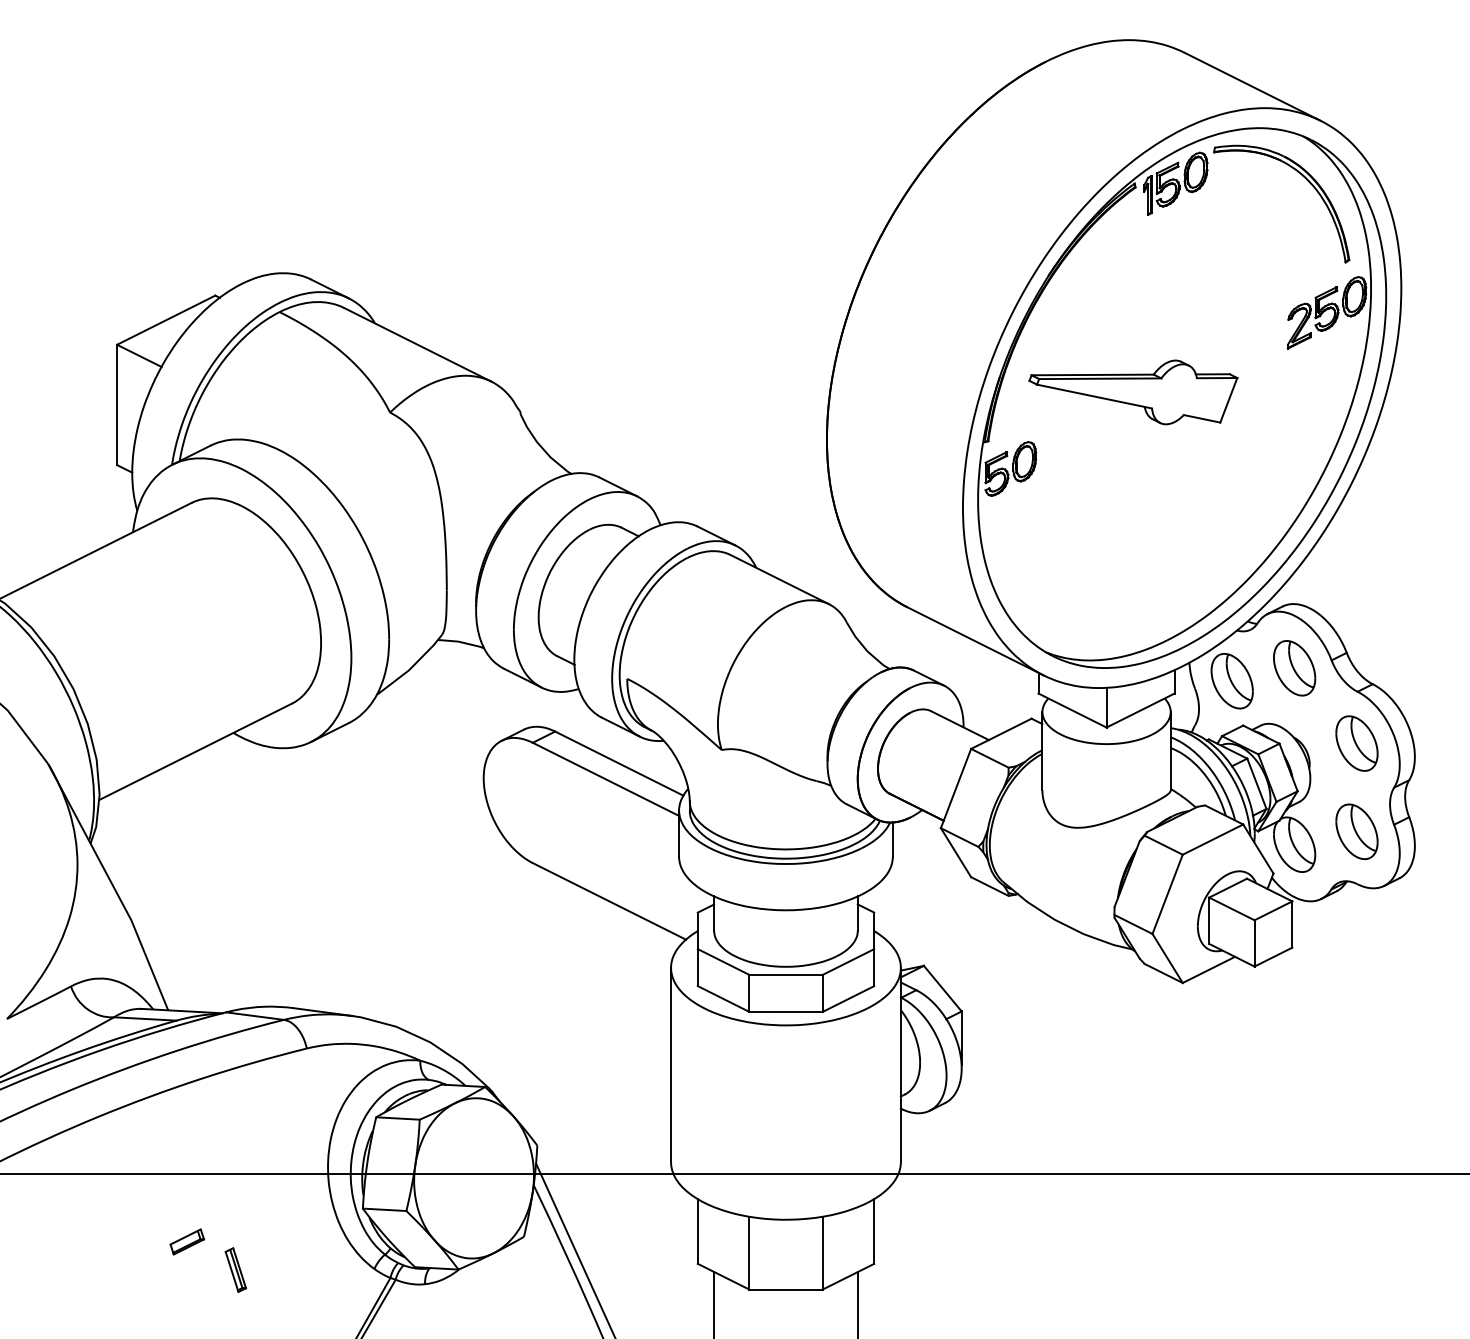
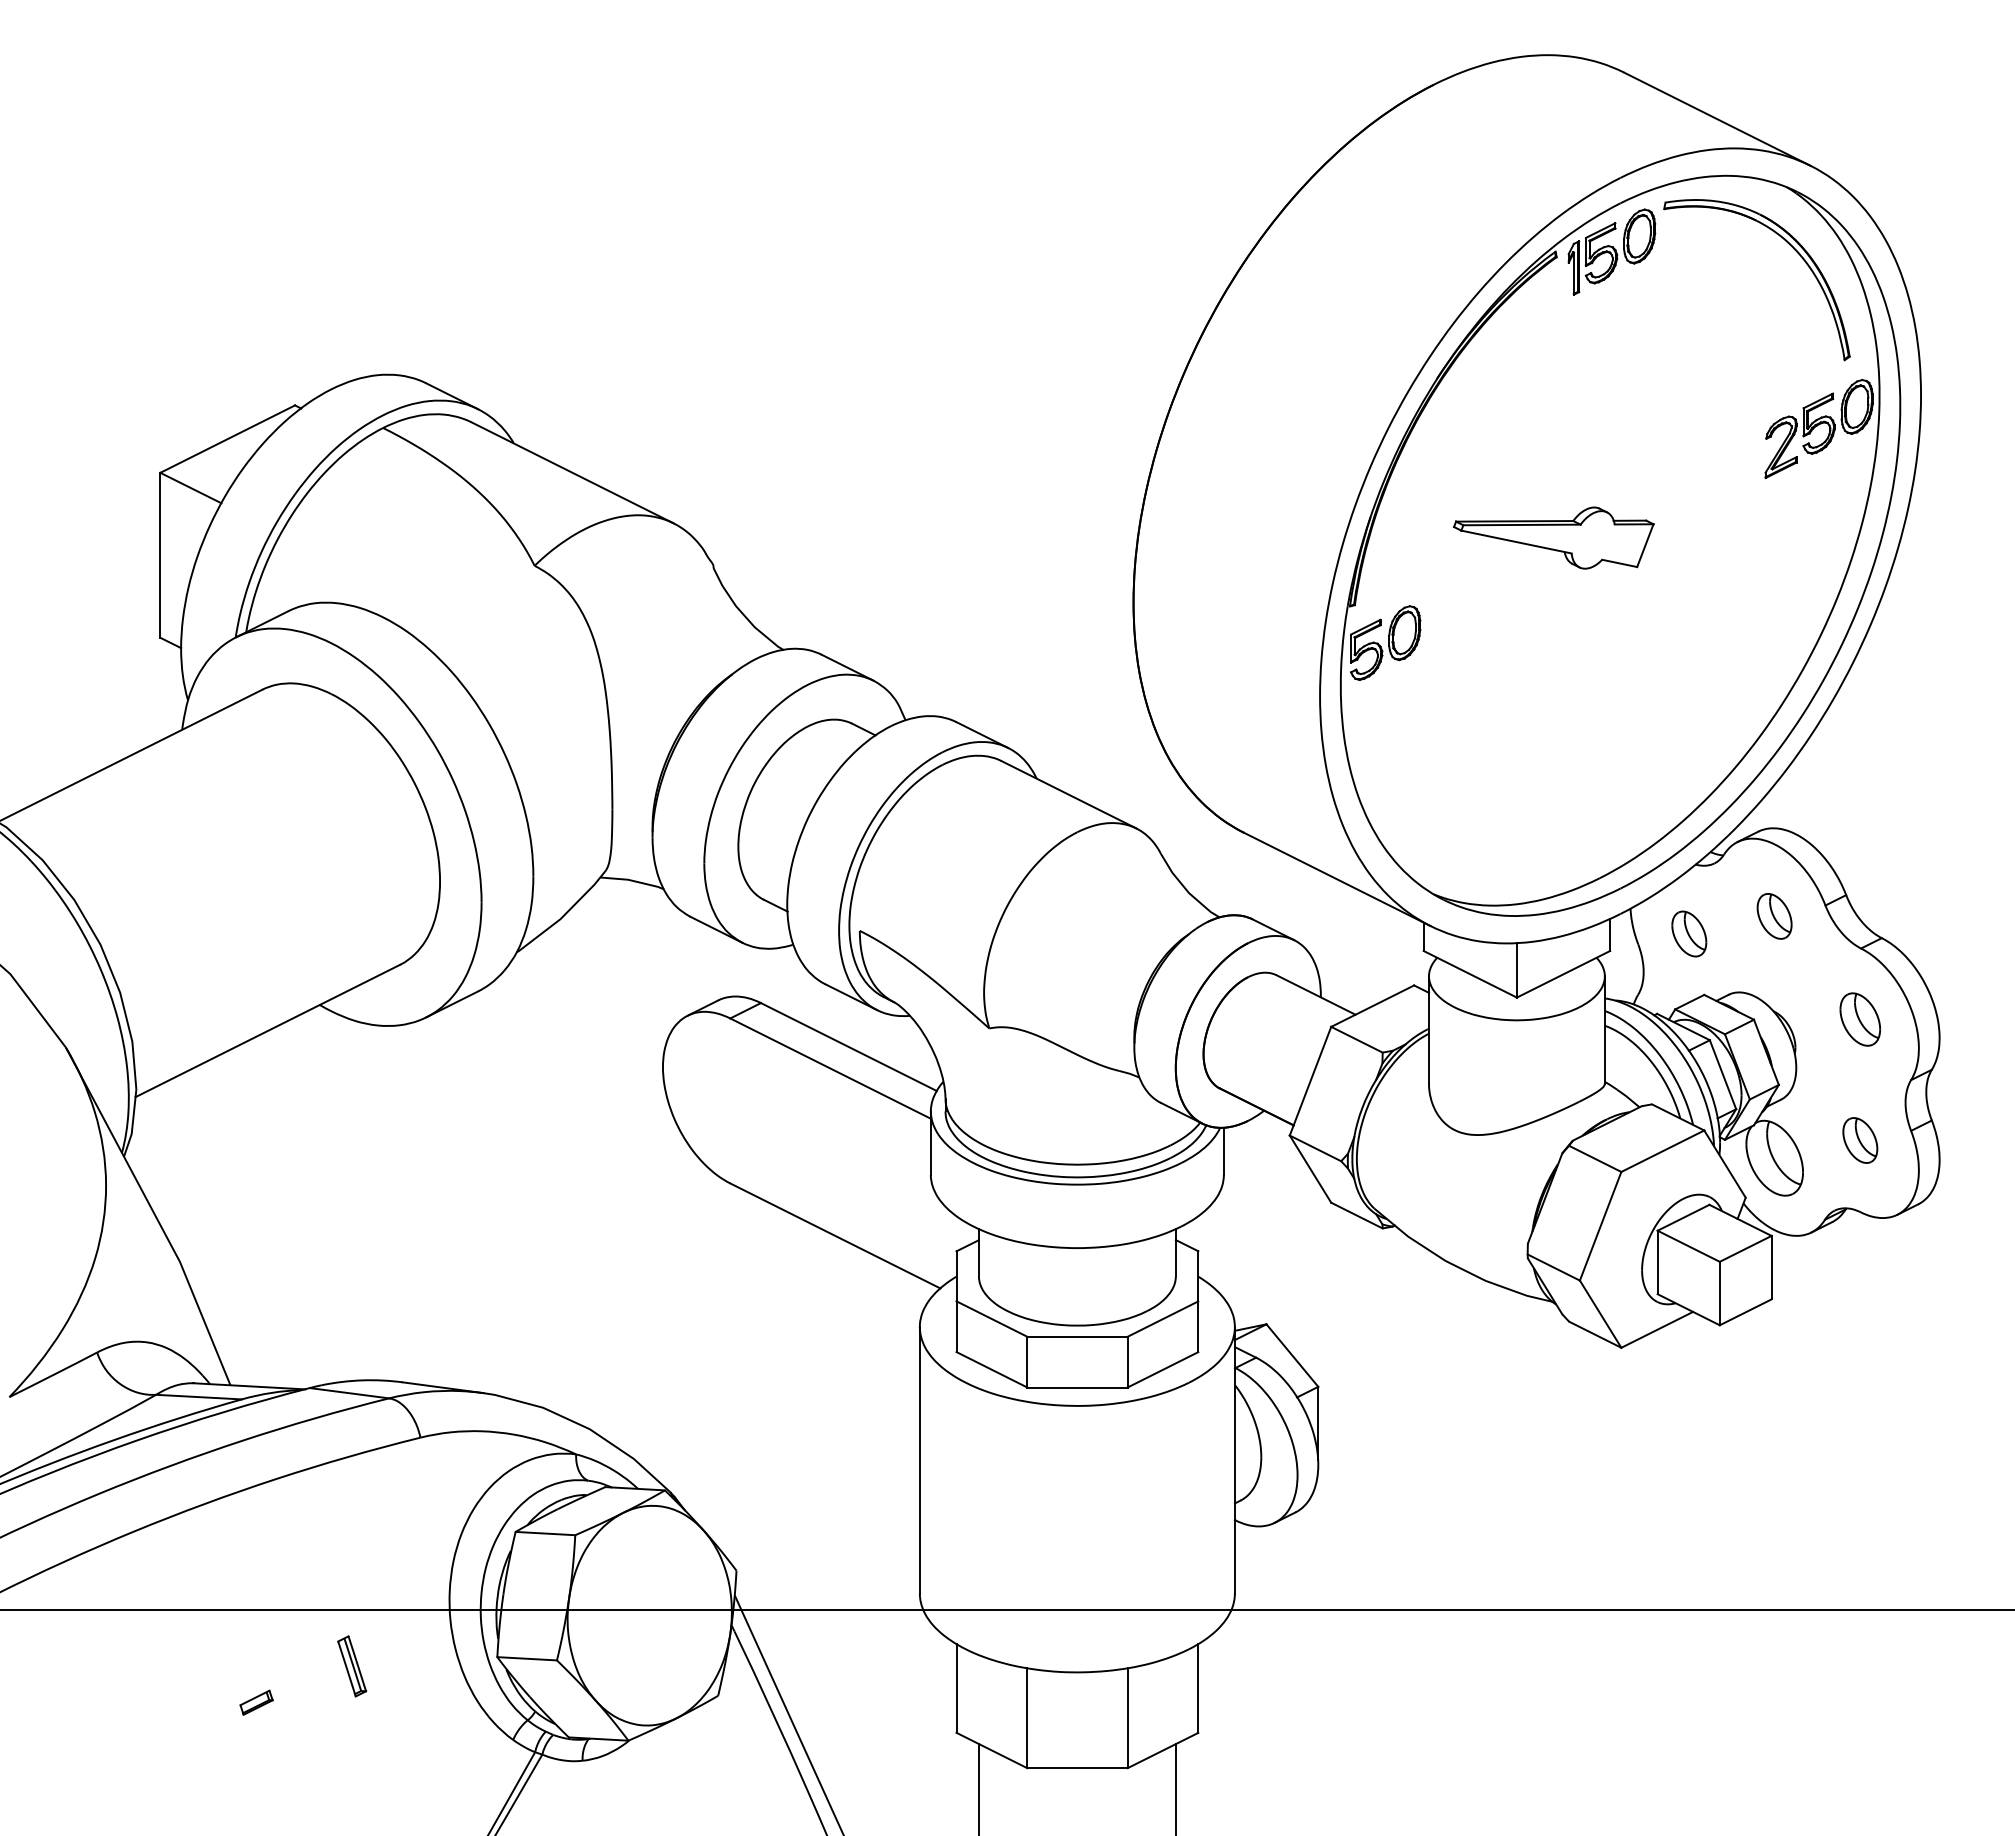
part: (1133, 391) -> (1553, 537), size x0.7
part: (1294, 668) -> (1774, 916), size x0.6
part: (1232, 680) -> (1689, 933), size x0.6
part: (1357, 743) -> (1860, 1019), size x0.7
part: (1357, 831) -> (1860, 1140), size x0.6
part: (187, 1241) -> (256, 1702), size x0.7
part: (236, 1270) -> (352, 1666), moved

